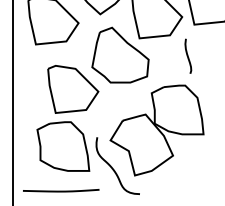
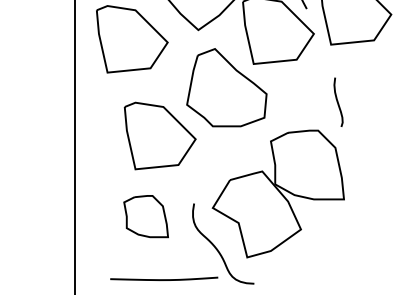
curve: (188, 55) -> (338, 101), moved
part: (62, 146) -> (145, 216), size x0.6
curve: (61, 191) -> (164, 279), moved

